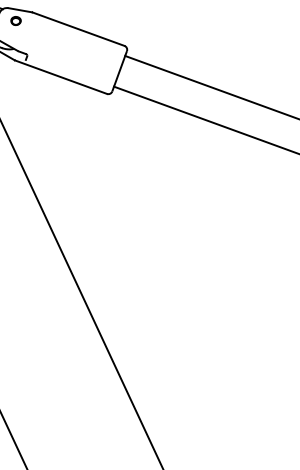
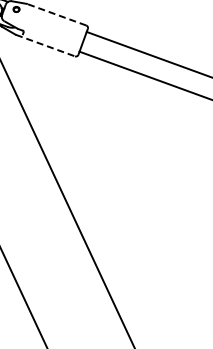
line: (78, 28) -> (56, 14), solid -> dashed
line: (62, 77) -> (46, 45), solid -> dashed

